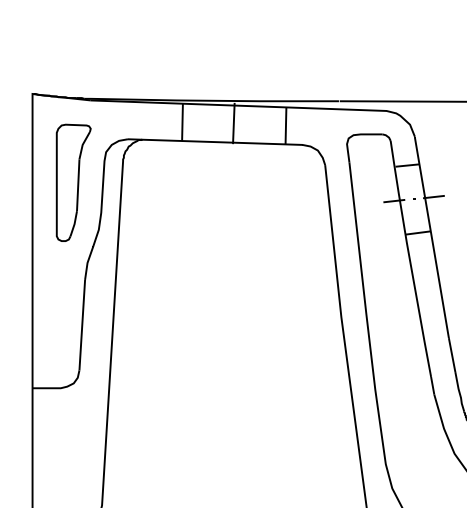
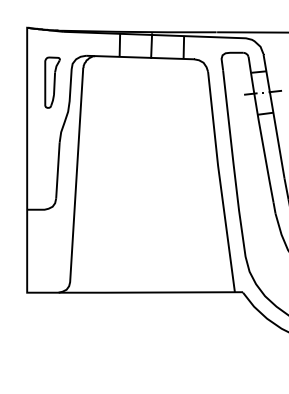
part: (73, 182) -> (52, 82), size x0.7

